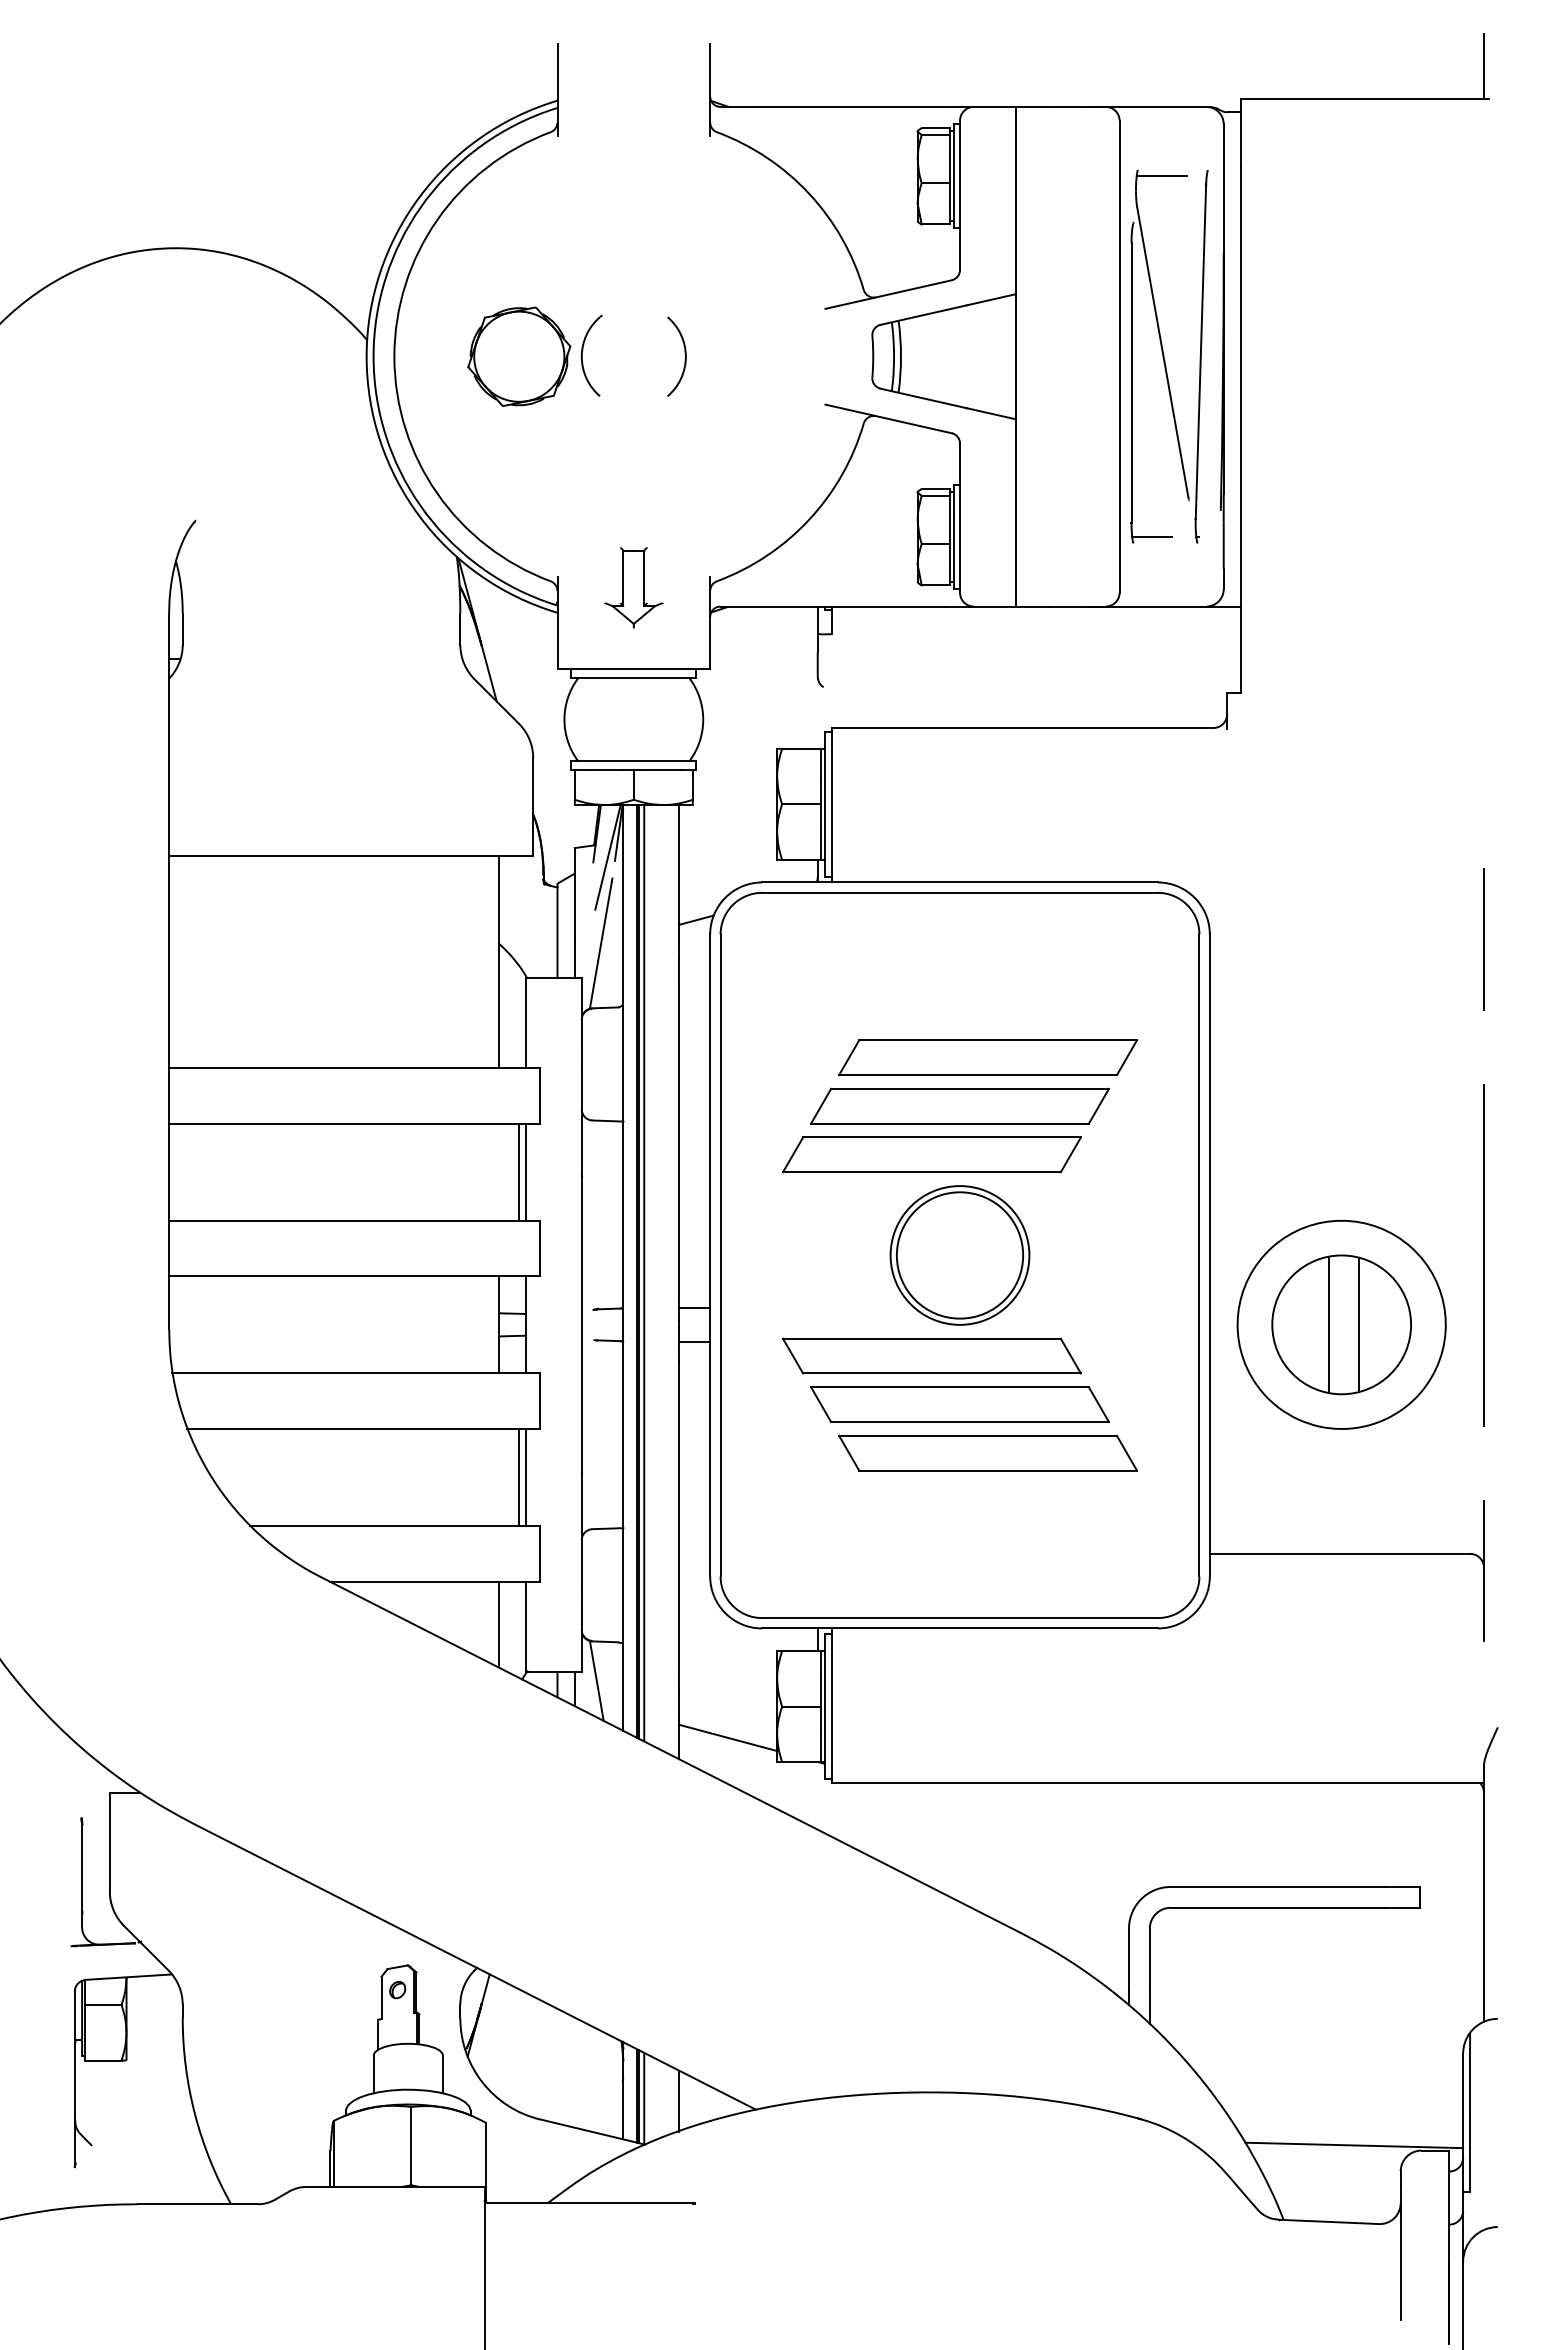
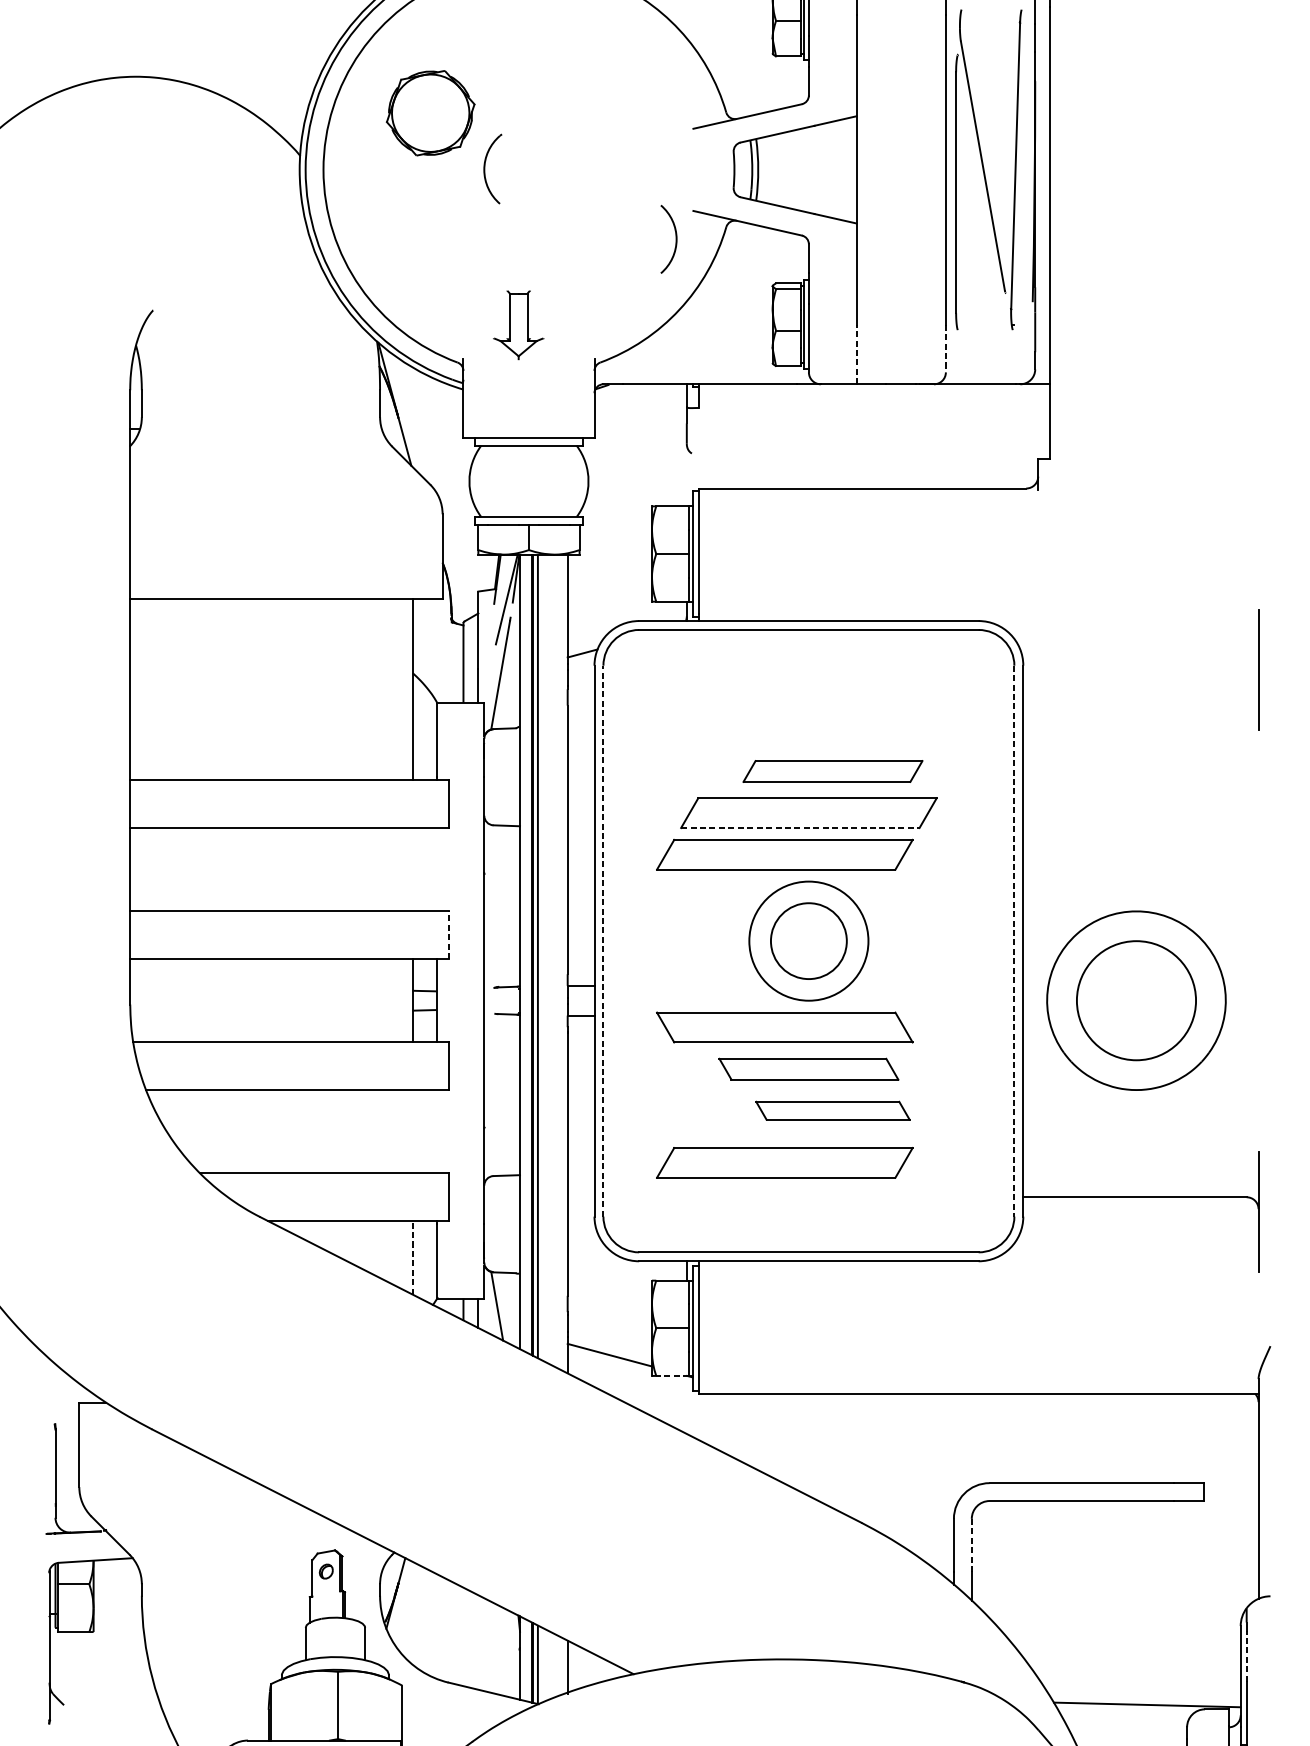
line: (1161, 176) -> (981, 15), removed
arc: (684, 353) -> (675, 236), moved
part: (519, 356) -> (430, 113), moved
line: (1152, 537) -> (974, 325), removed
line: (1119, 564) -> (945, 348), solid -> dashed
line: (1015, 571) -> (856, 354), solid -> dashed
part: (633, 587) -> (518, 325), moved
part: (987, 1057) -> (832, 771), size x0.7
line: (950, 1123) -> (800, 827), solid -> dashed
line: (519, 1171) -> (430, 869), removed
line: (526, 1171) -> (436, 869), removed
line: (540, 1248) -> (448, 935), solid -> dashed
line: (720, 1255) -> (603, 941), solid -> dashed
circle: (959, 1255) -> (808, 941), size x0.7
line: (1199, 1255) -> (1014, 941), solid -> dashed
line: (1483, 1255) -> (1258, 941), removed
line: (1329, 1324) -> (1126, 1000), removed
line: (1359, 1324) -> (1151, 1000), removed
part: (959, 1404) -> (808, 1069), size x0.7
part: (987, 1452) -> (832, 1110), size x0.6
line: (519, 1477) -> (430, 1131), removed
line: (526, 1477) -> (436, 1131), removed
part: (931, 1513) -> (784, 1162), added
line: (498, 1624) -> (412, 1257), solid -> dashed
line: (800, 1762) -> (672, 1376), solid -> dashed
line: (1149, 1960) -> (971, 1546), solid -> dashed
line: (1470, 2088) -> (1247, 1656), solid -> dashed

